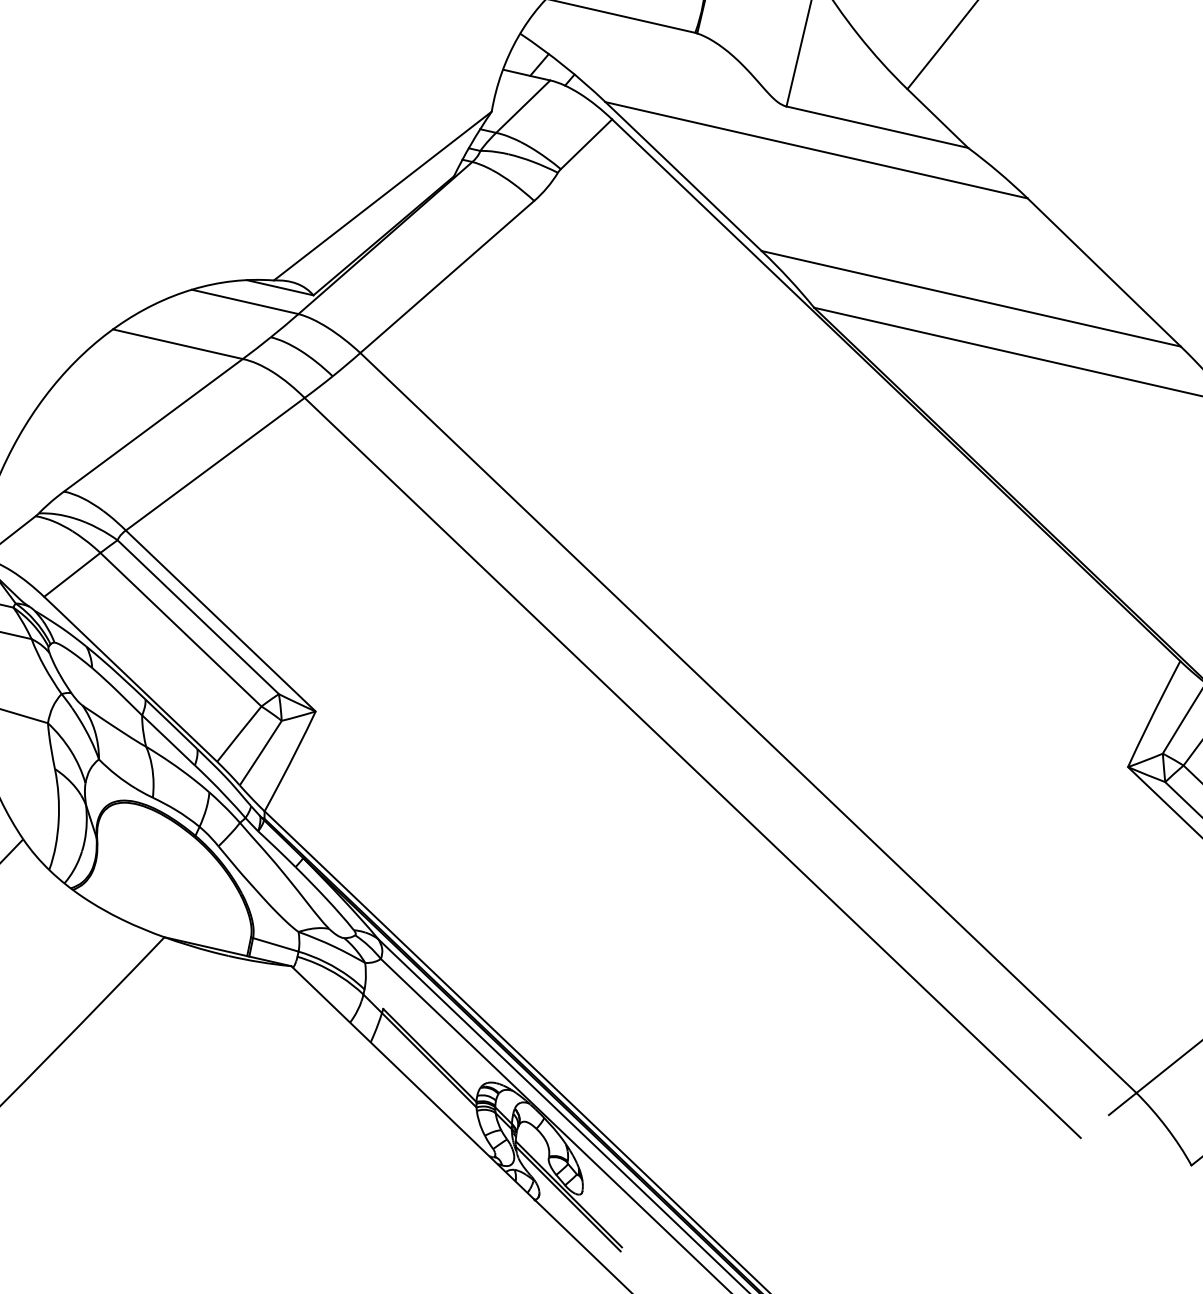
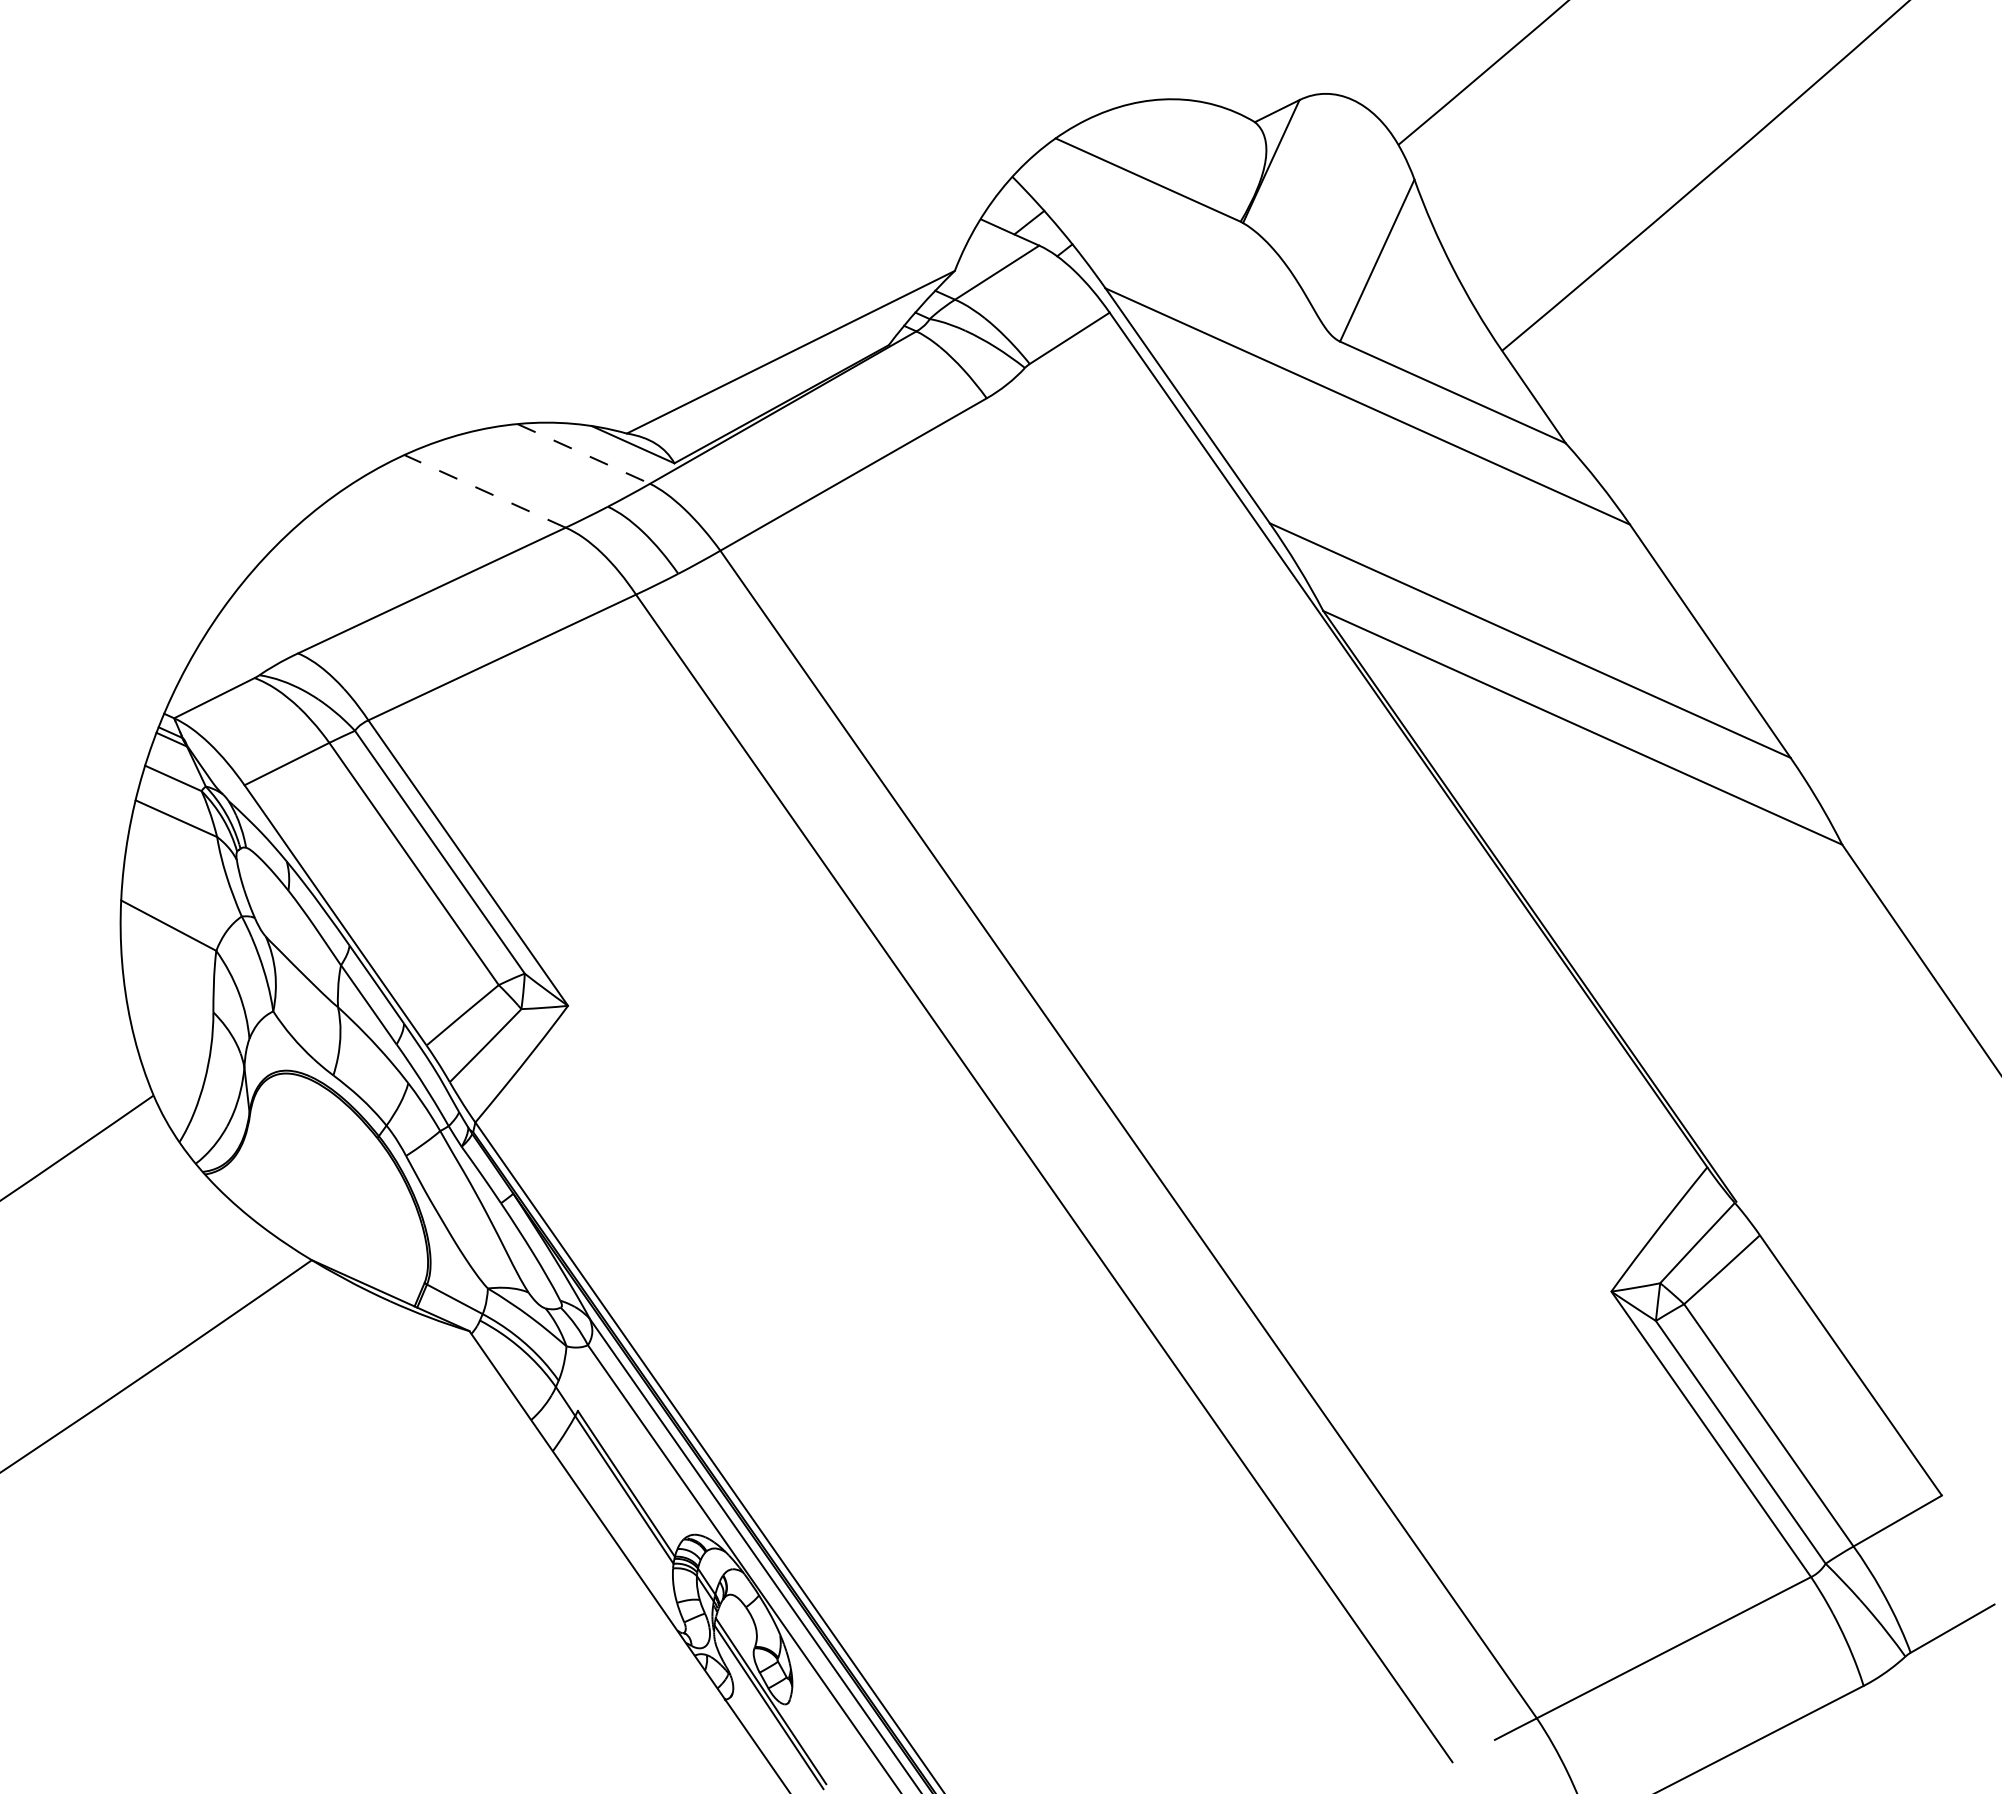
line: (244, 301) -> (583, 453), solid -> dashed
line: (177, 344) -> (484, 491), solid -> dashed

